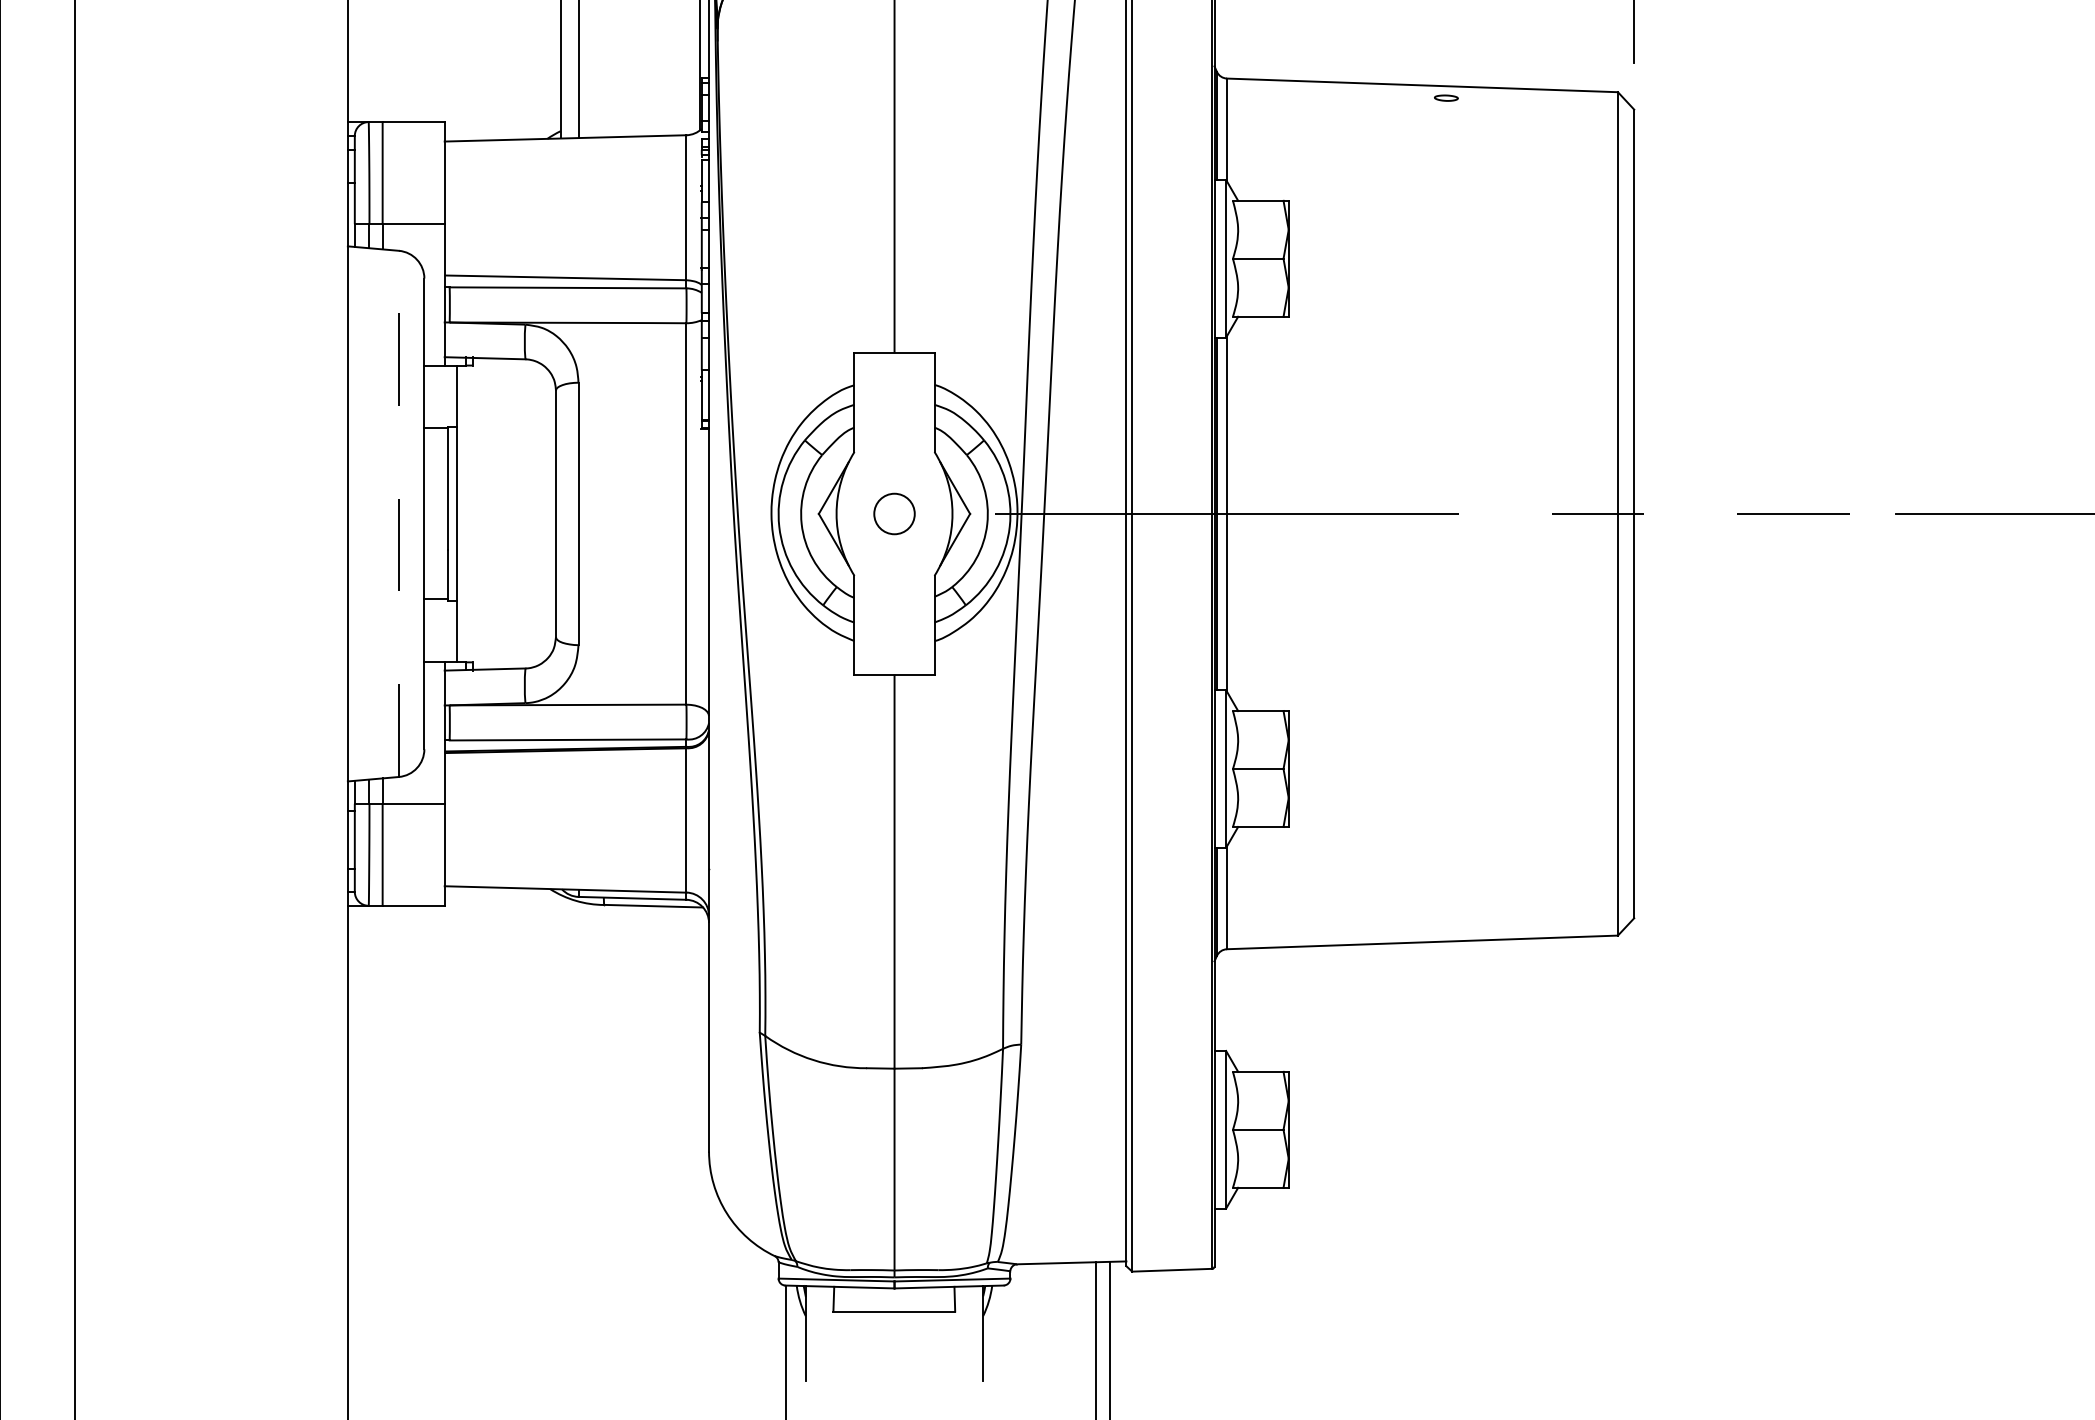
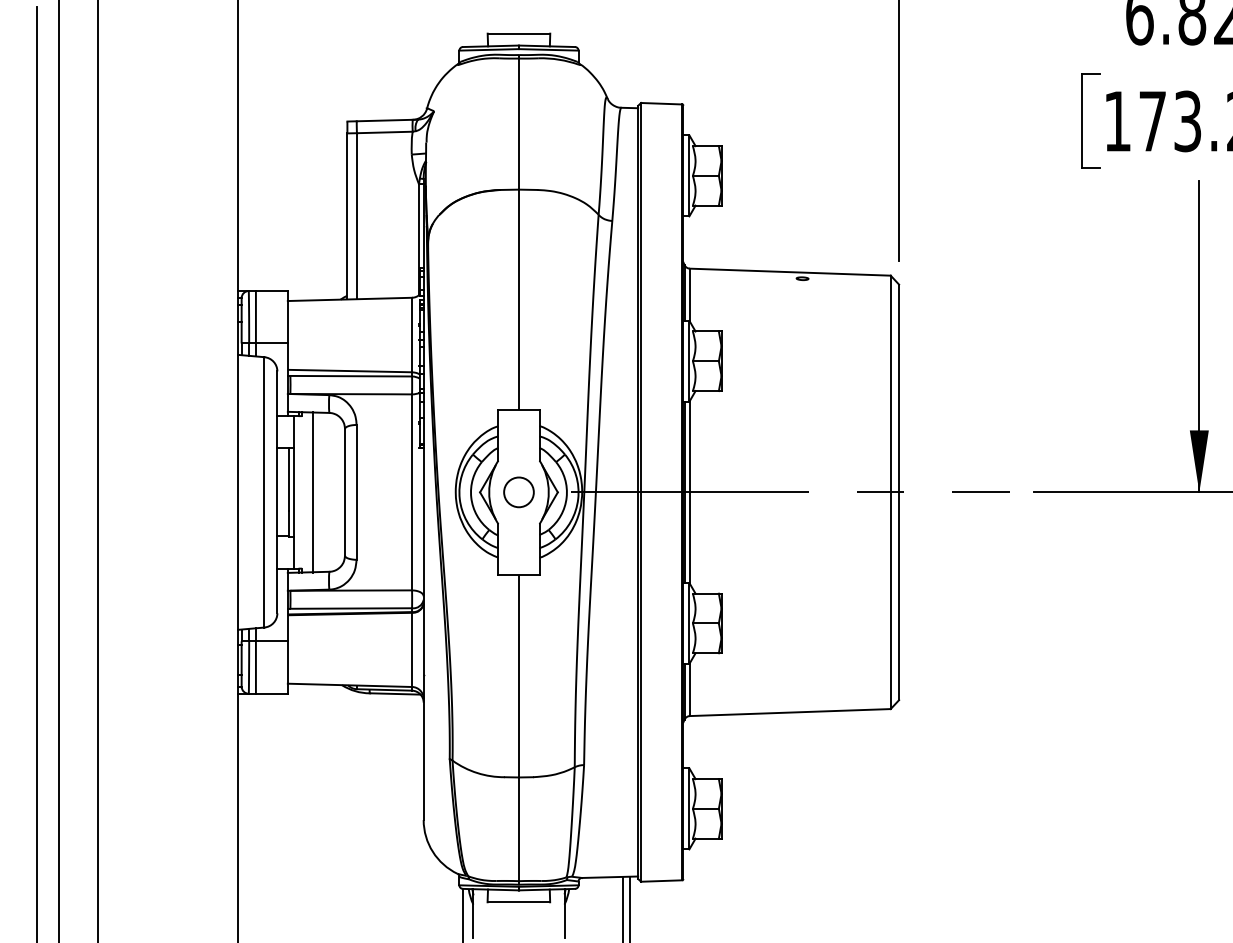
line: (399, 512) -> (264, 491), dashed -> solid
line: (492, 514) -> (312, 492), added
circle: (893, 514) -> (518, 492), size x1.43

